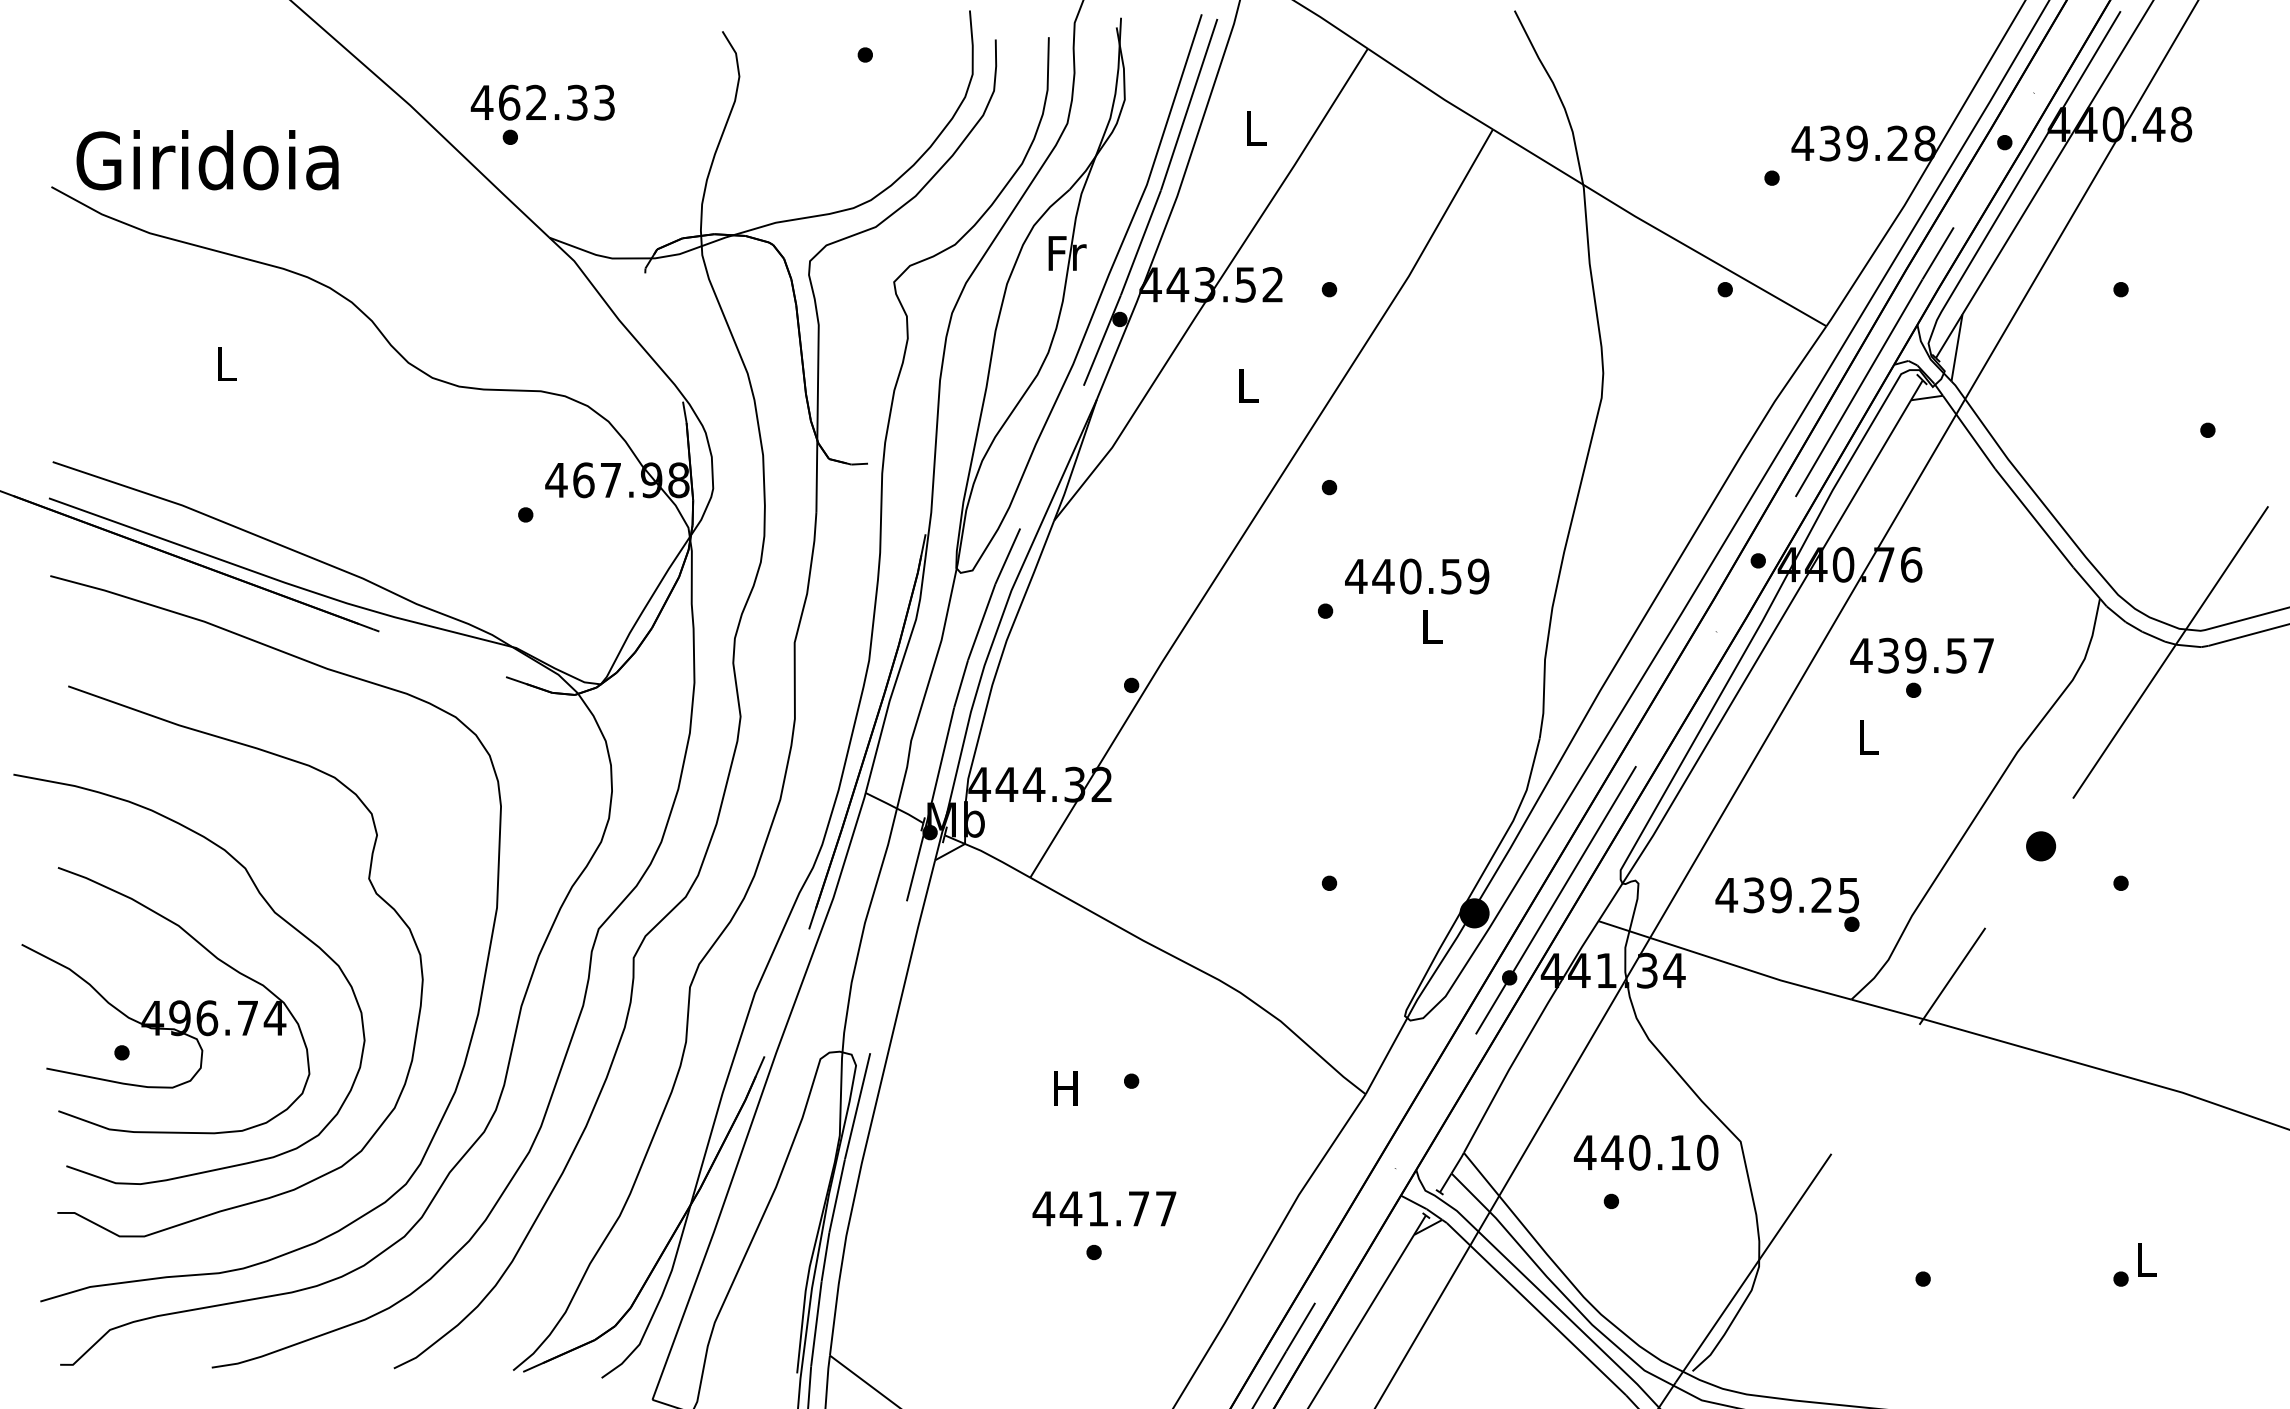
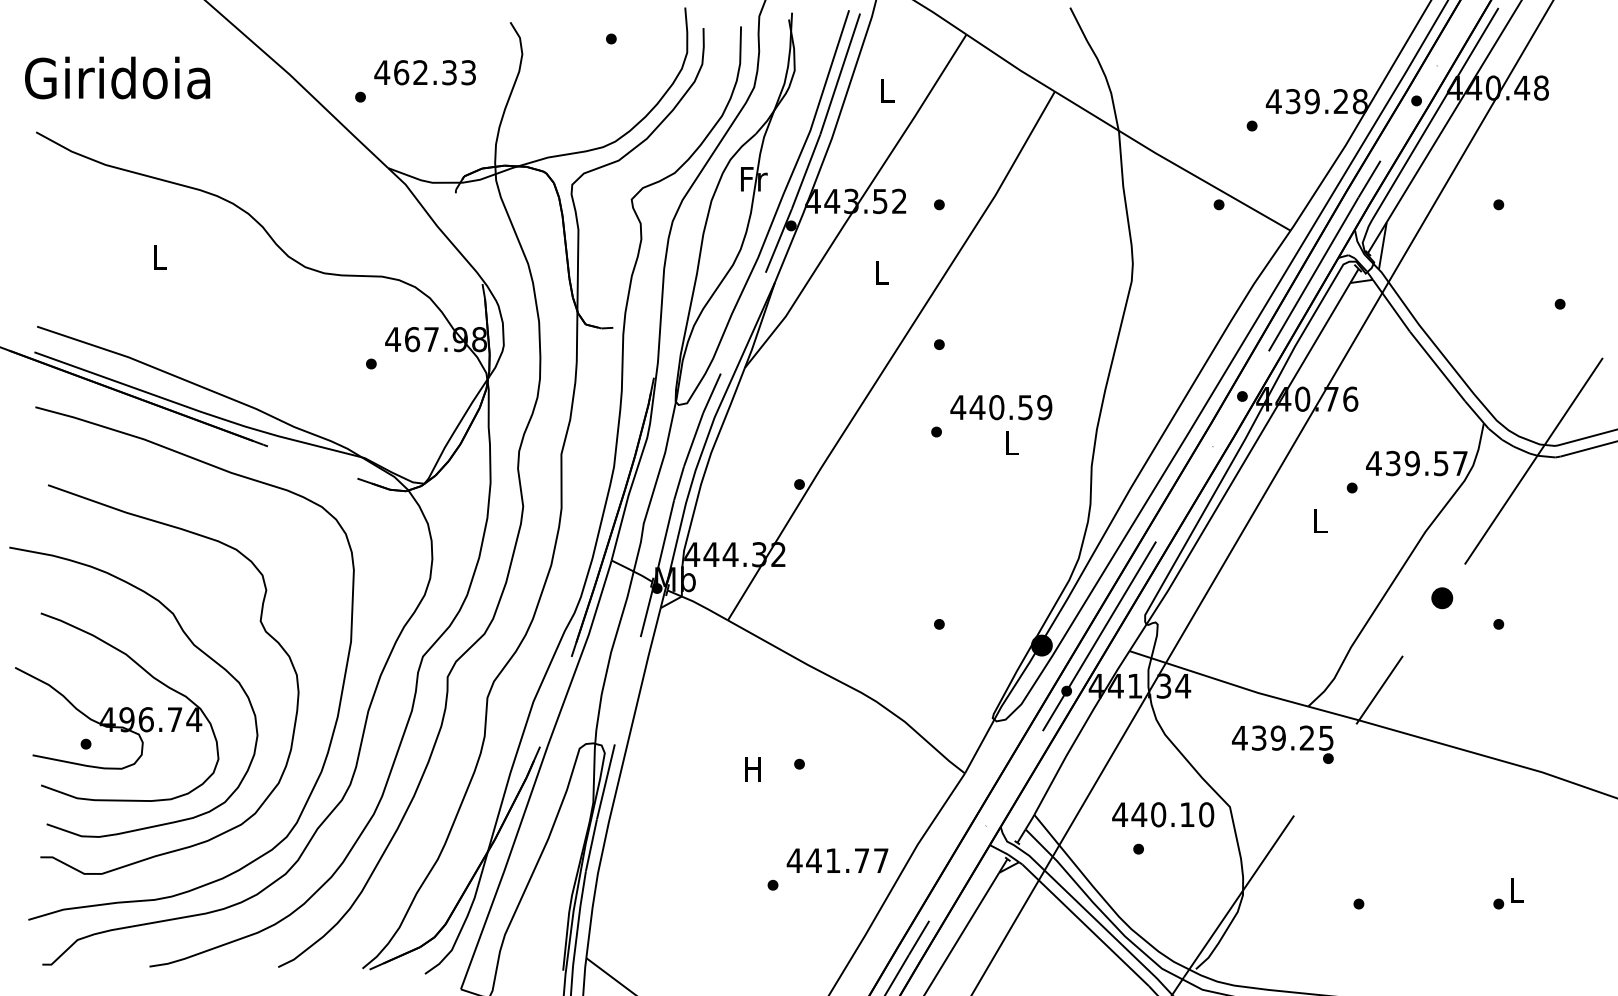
text: (542, 102) -> (424, 72), moved
text: (207, 160) -> (117, 78), moved
text: (1921, 655) -> (1416, 463), moved
text: (1787, 904) -> (1282, 744), moved
text: (1104, 1208) -> (837, 860), moved

